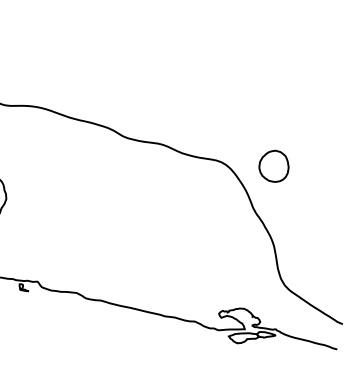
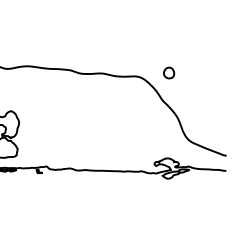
part: (273, 165) -> (168, 72), size x0.6

